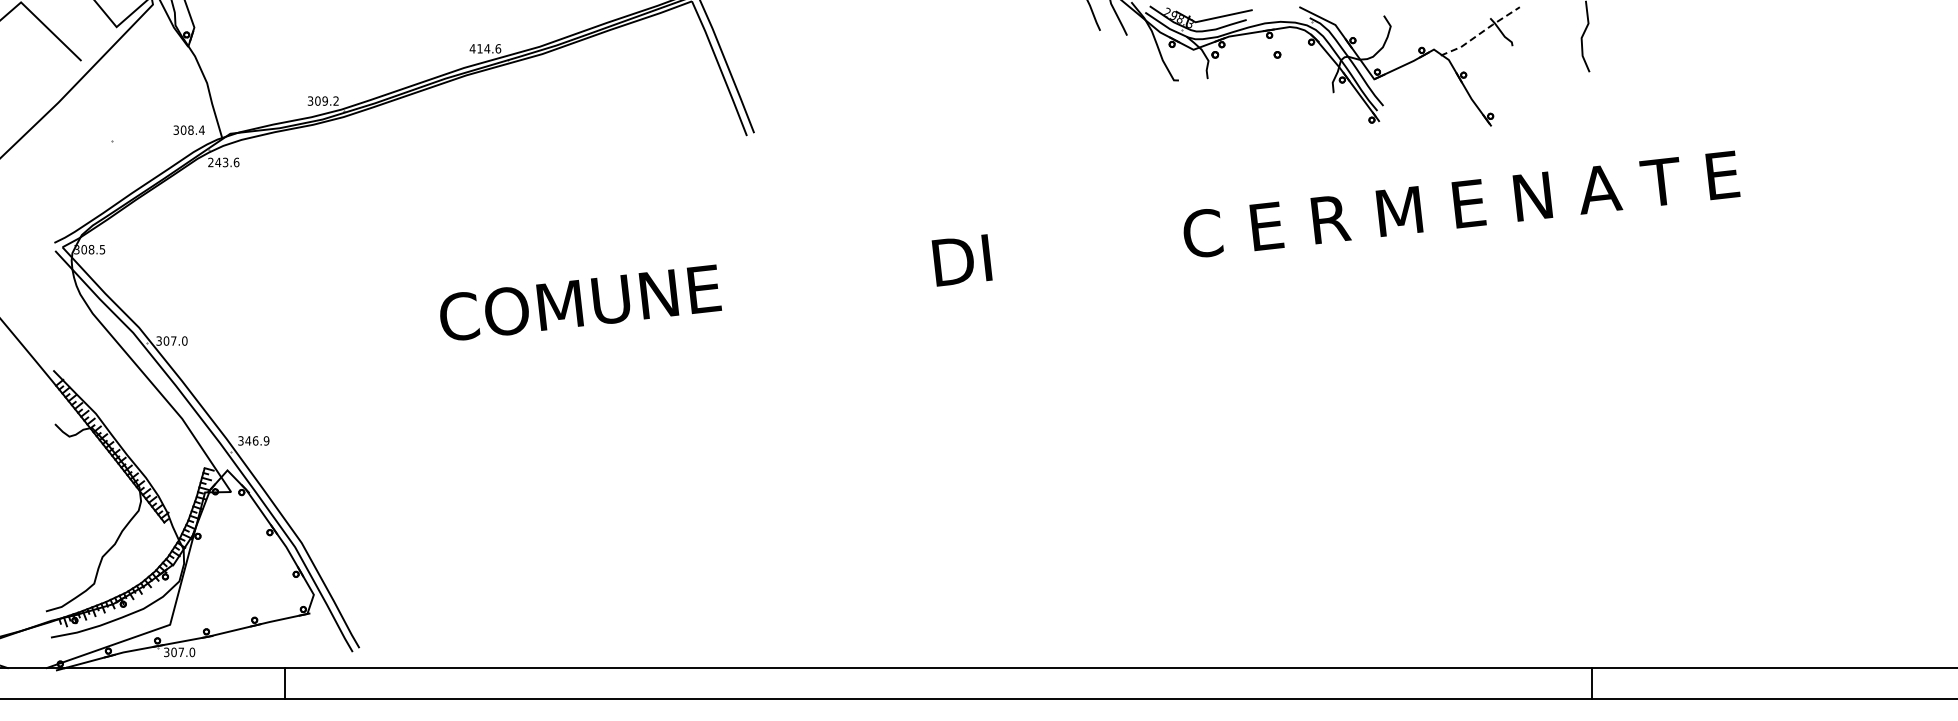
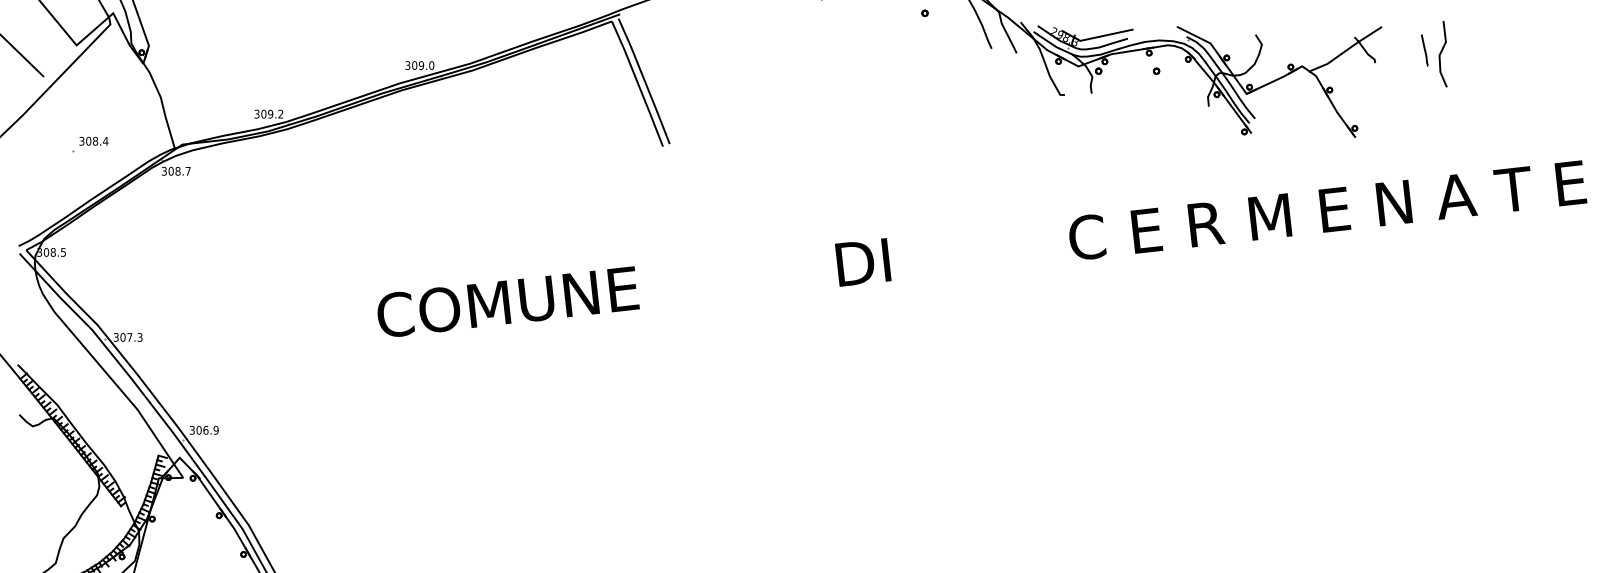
line: (1481, 32) -> (1346, 50), dashed -> solid
line: (1565, 32) -> (1424, 50), added
text: (485, 48) -> (419, 65), 414.6 -> 309.0
text: (188, 129) -> (93, 140), moved
text: (223, 162) -> (176, 171), 243.6 -> 308.7
text: (184, 340) -> (139, 336), 307.0 -> 307.3
text: (248, 440) -> (199, 429), 346.9 -> 306.9

